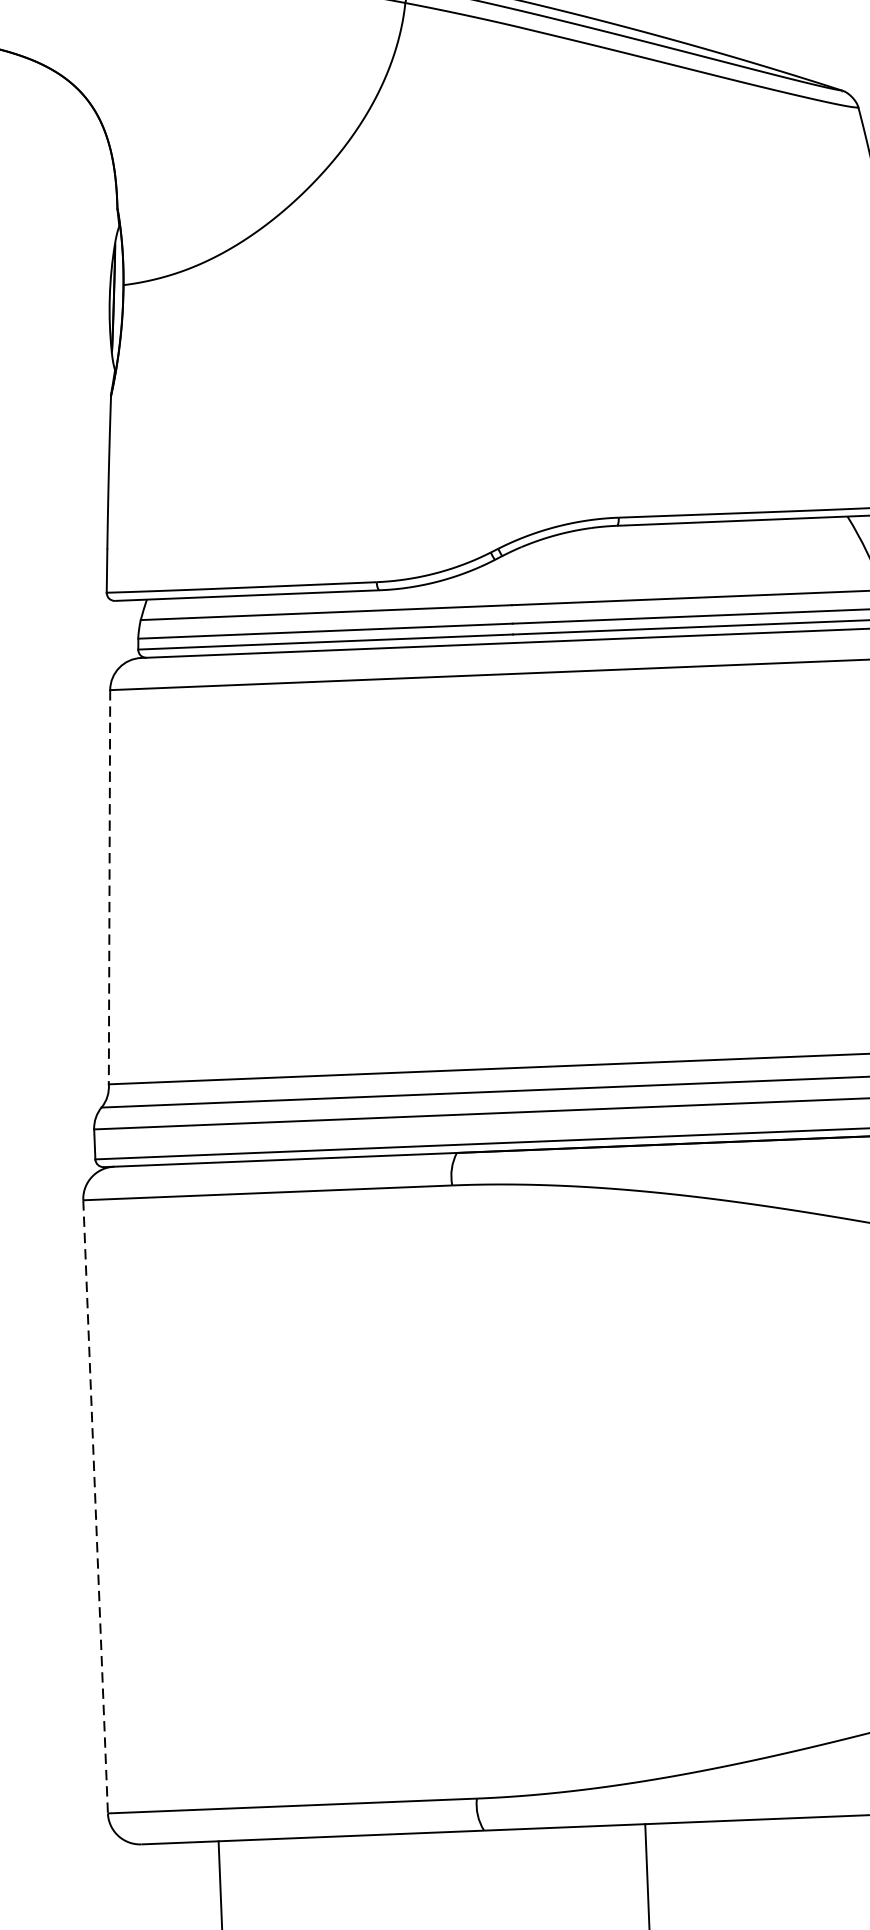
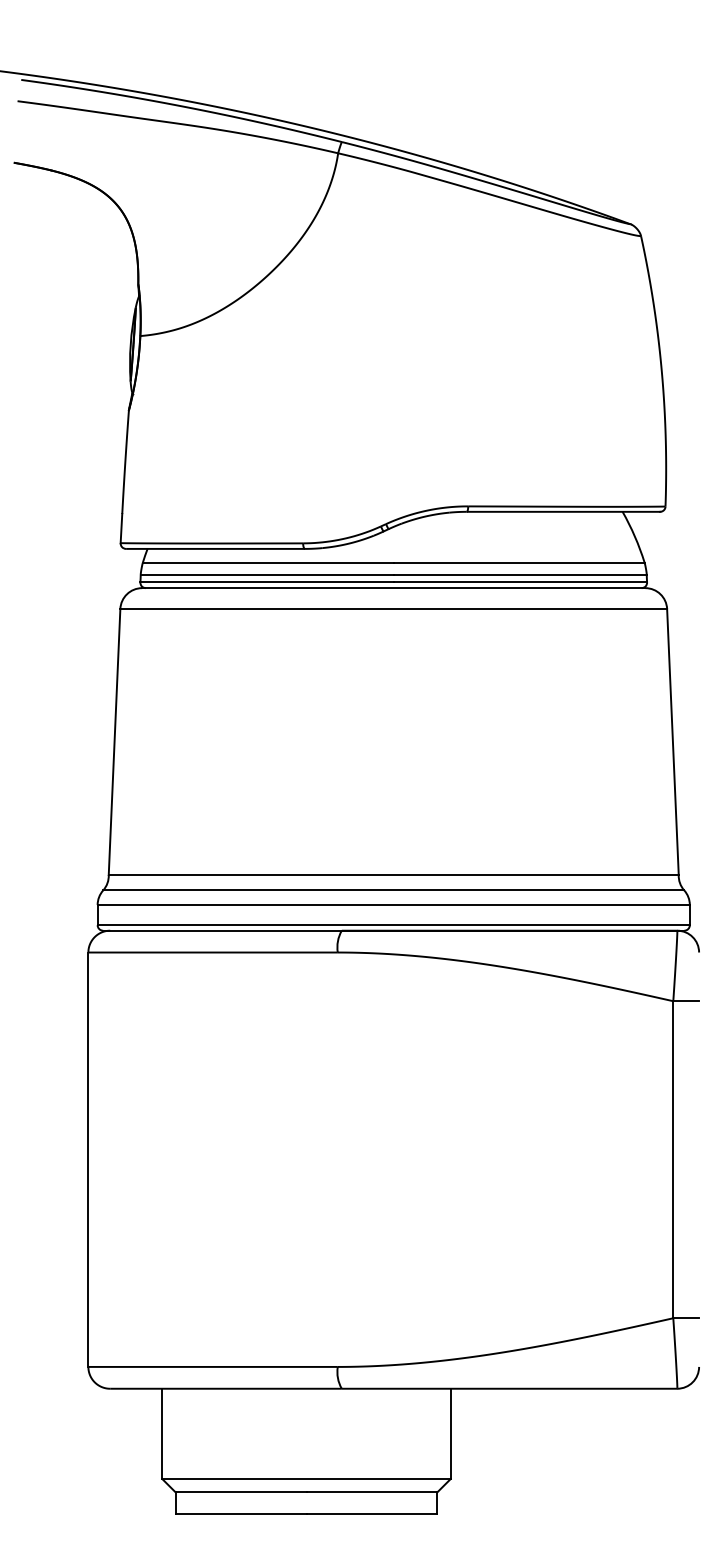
line: (109, 888) -> (114, 742), dashed -> solid
line: (95, 1507) -> (88, 1160), dashed -> solid

